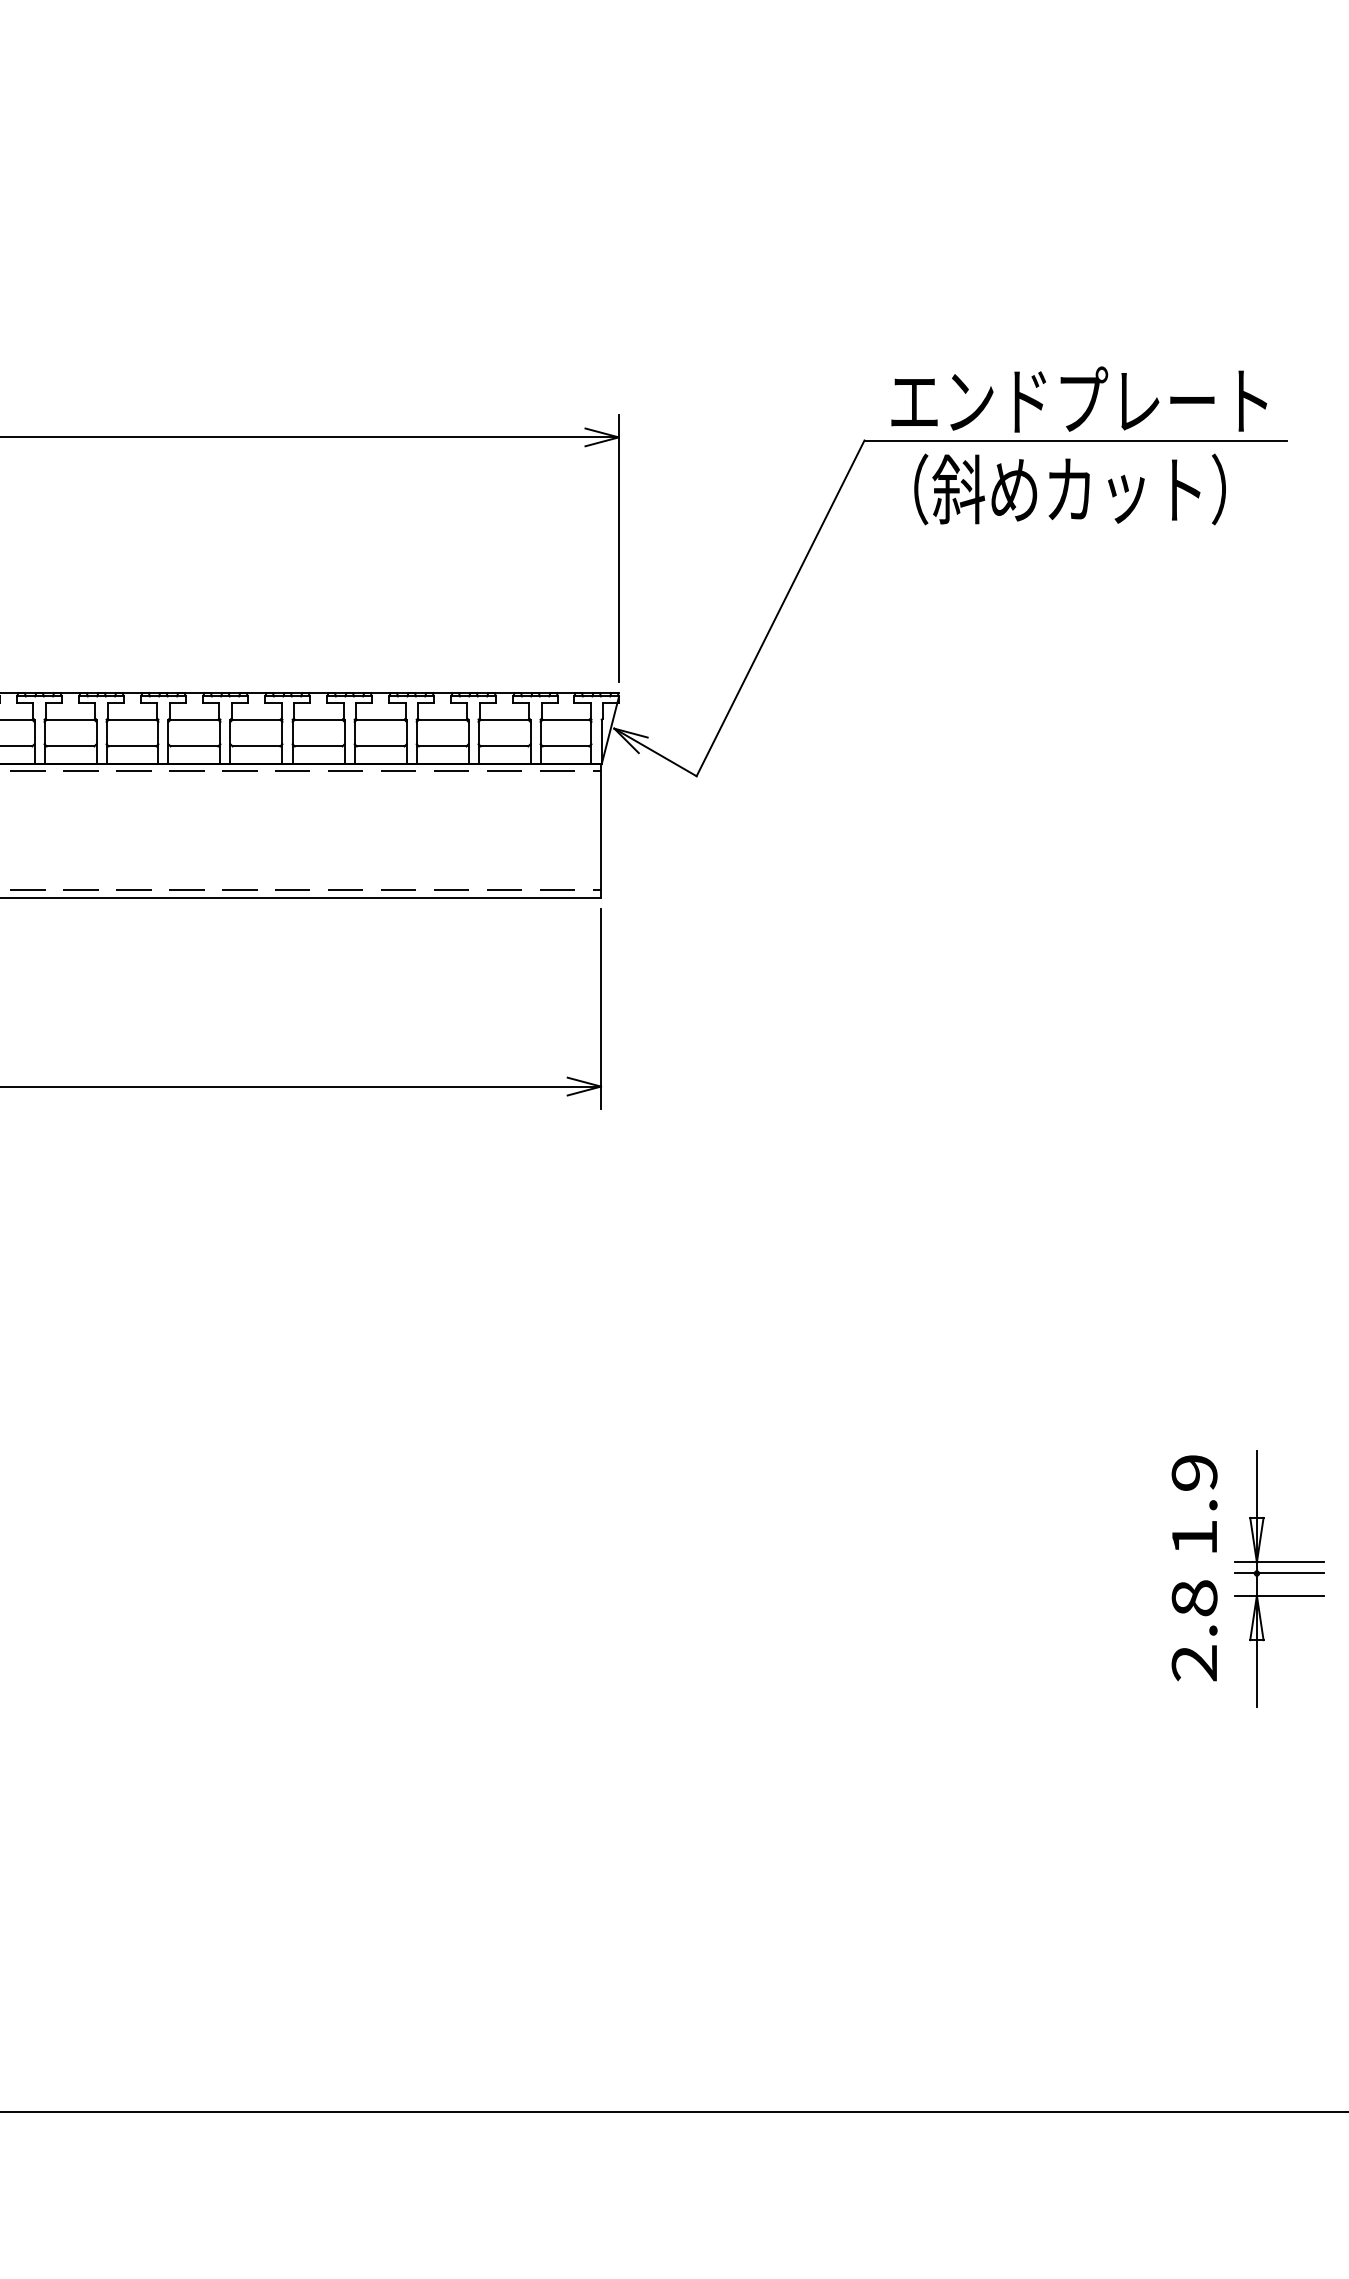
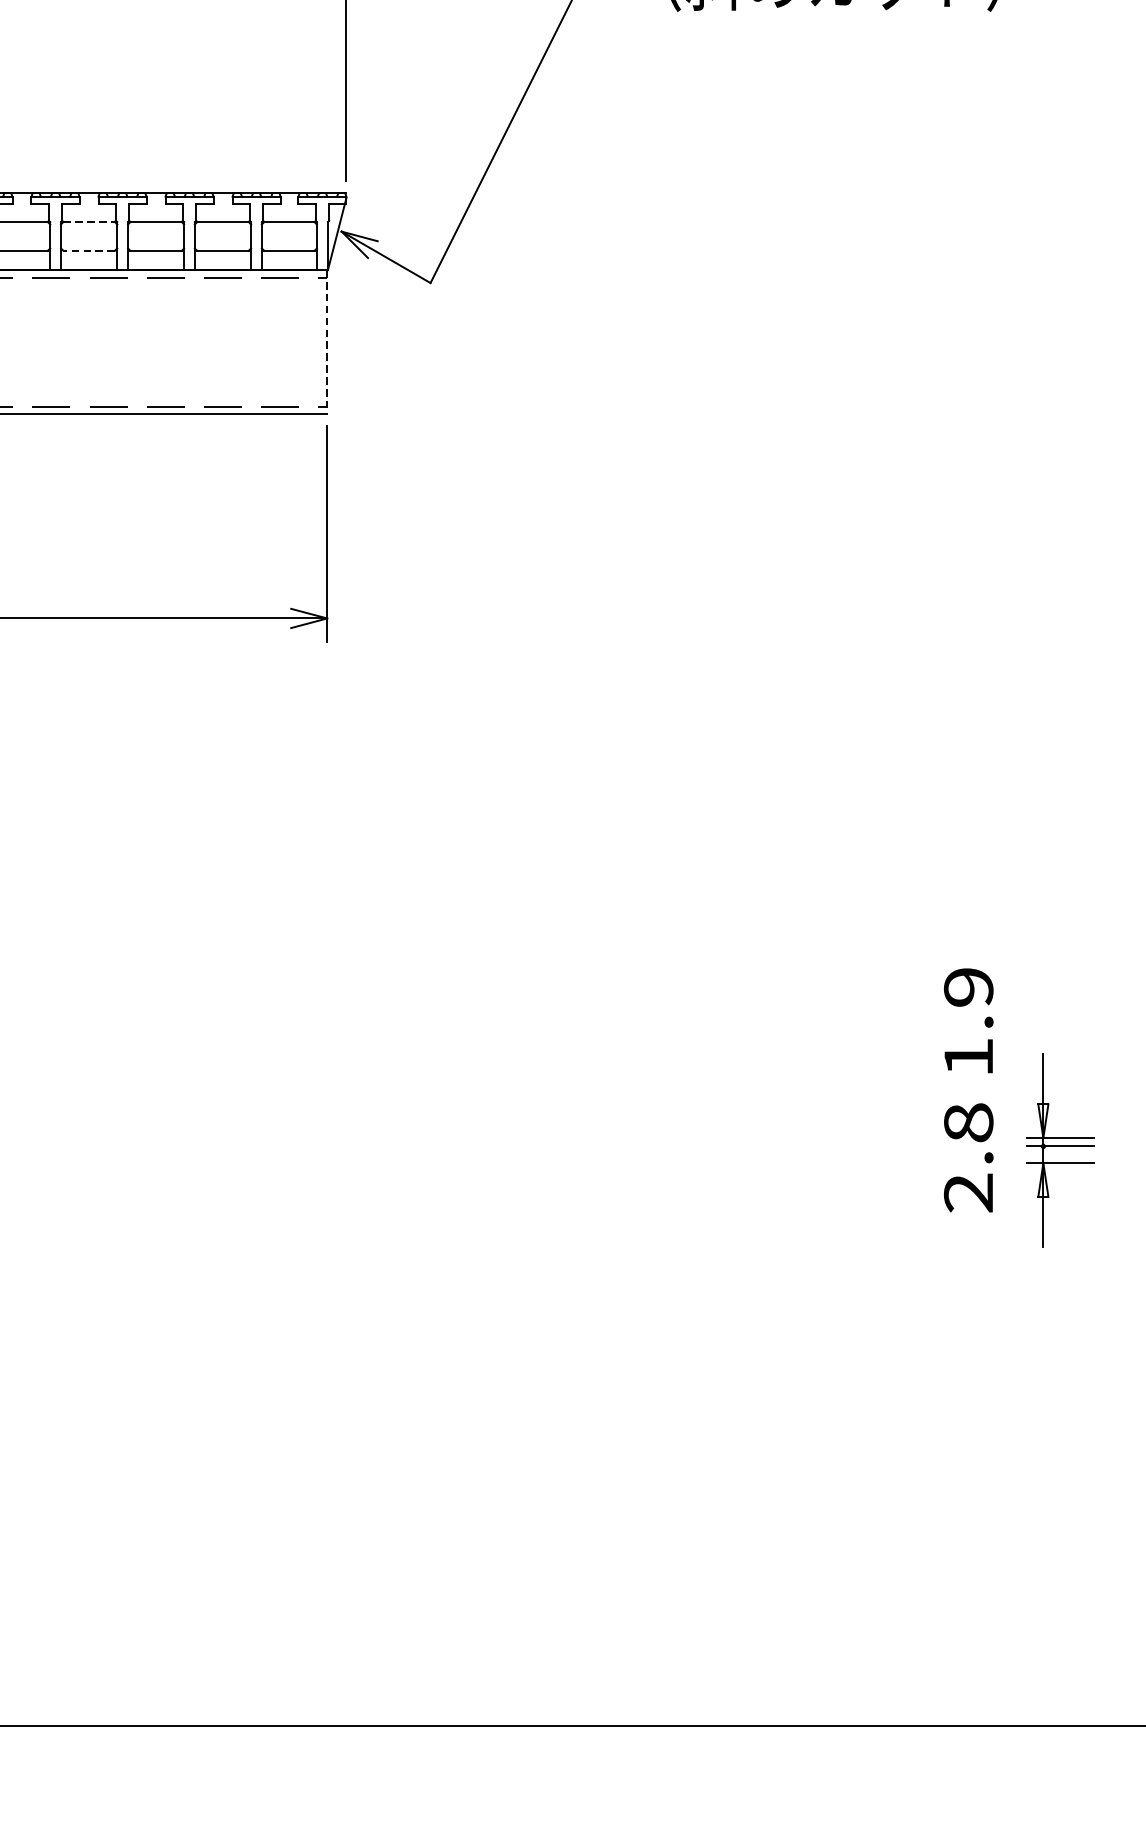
line: (380, 719) -> (88, 221), solid -> dashed
line: (380, 746) -> (88, 250), solid -> dashed
line: (601, 830) -> (327, 341), solid -> dashed
text: (1194, 1568) -> (968, 1090), moved
part: (1279, 1578) -> (1060, 1150), size x0.7

